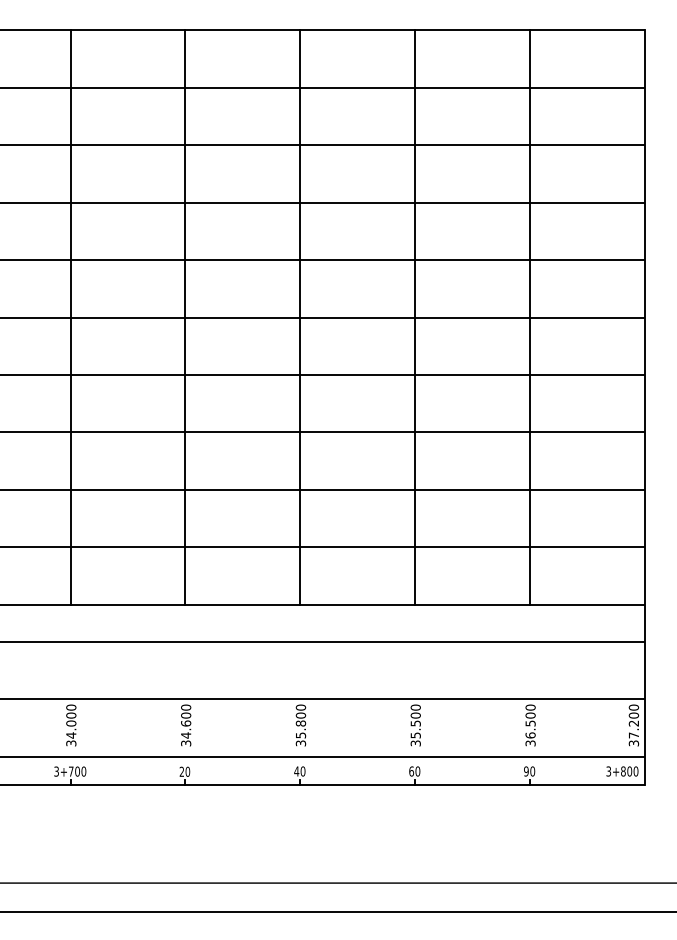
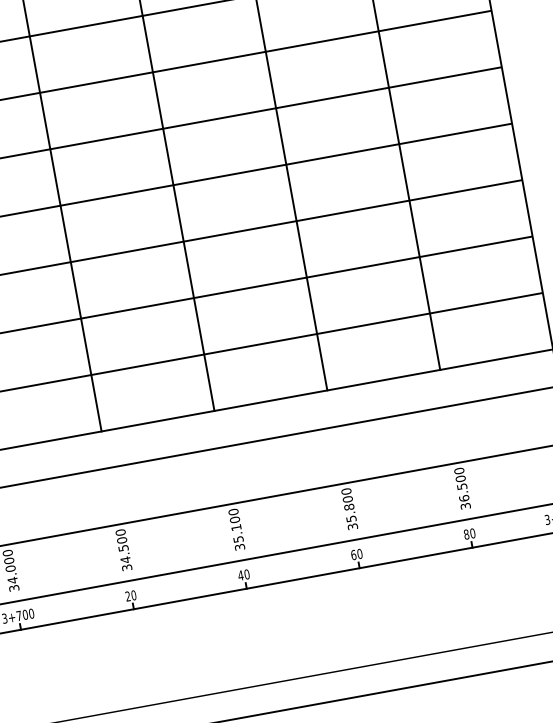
text: (186, 723) -> (123, 548), 34.600 -> 34.500
text: (300, 723) -> (235, 527), 35.800 -> 35.100
text: (415, 723) -> (349, 507), 35.500 -> 35.800
text: (526, 771) -> (466, 534), 90 -> 80

